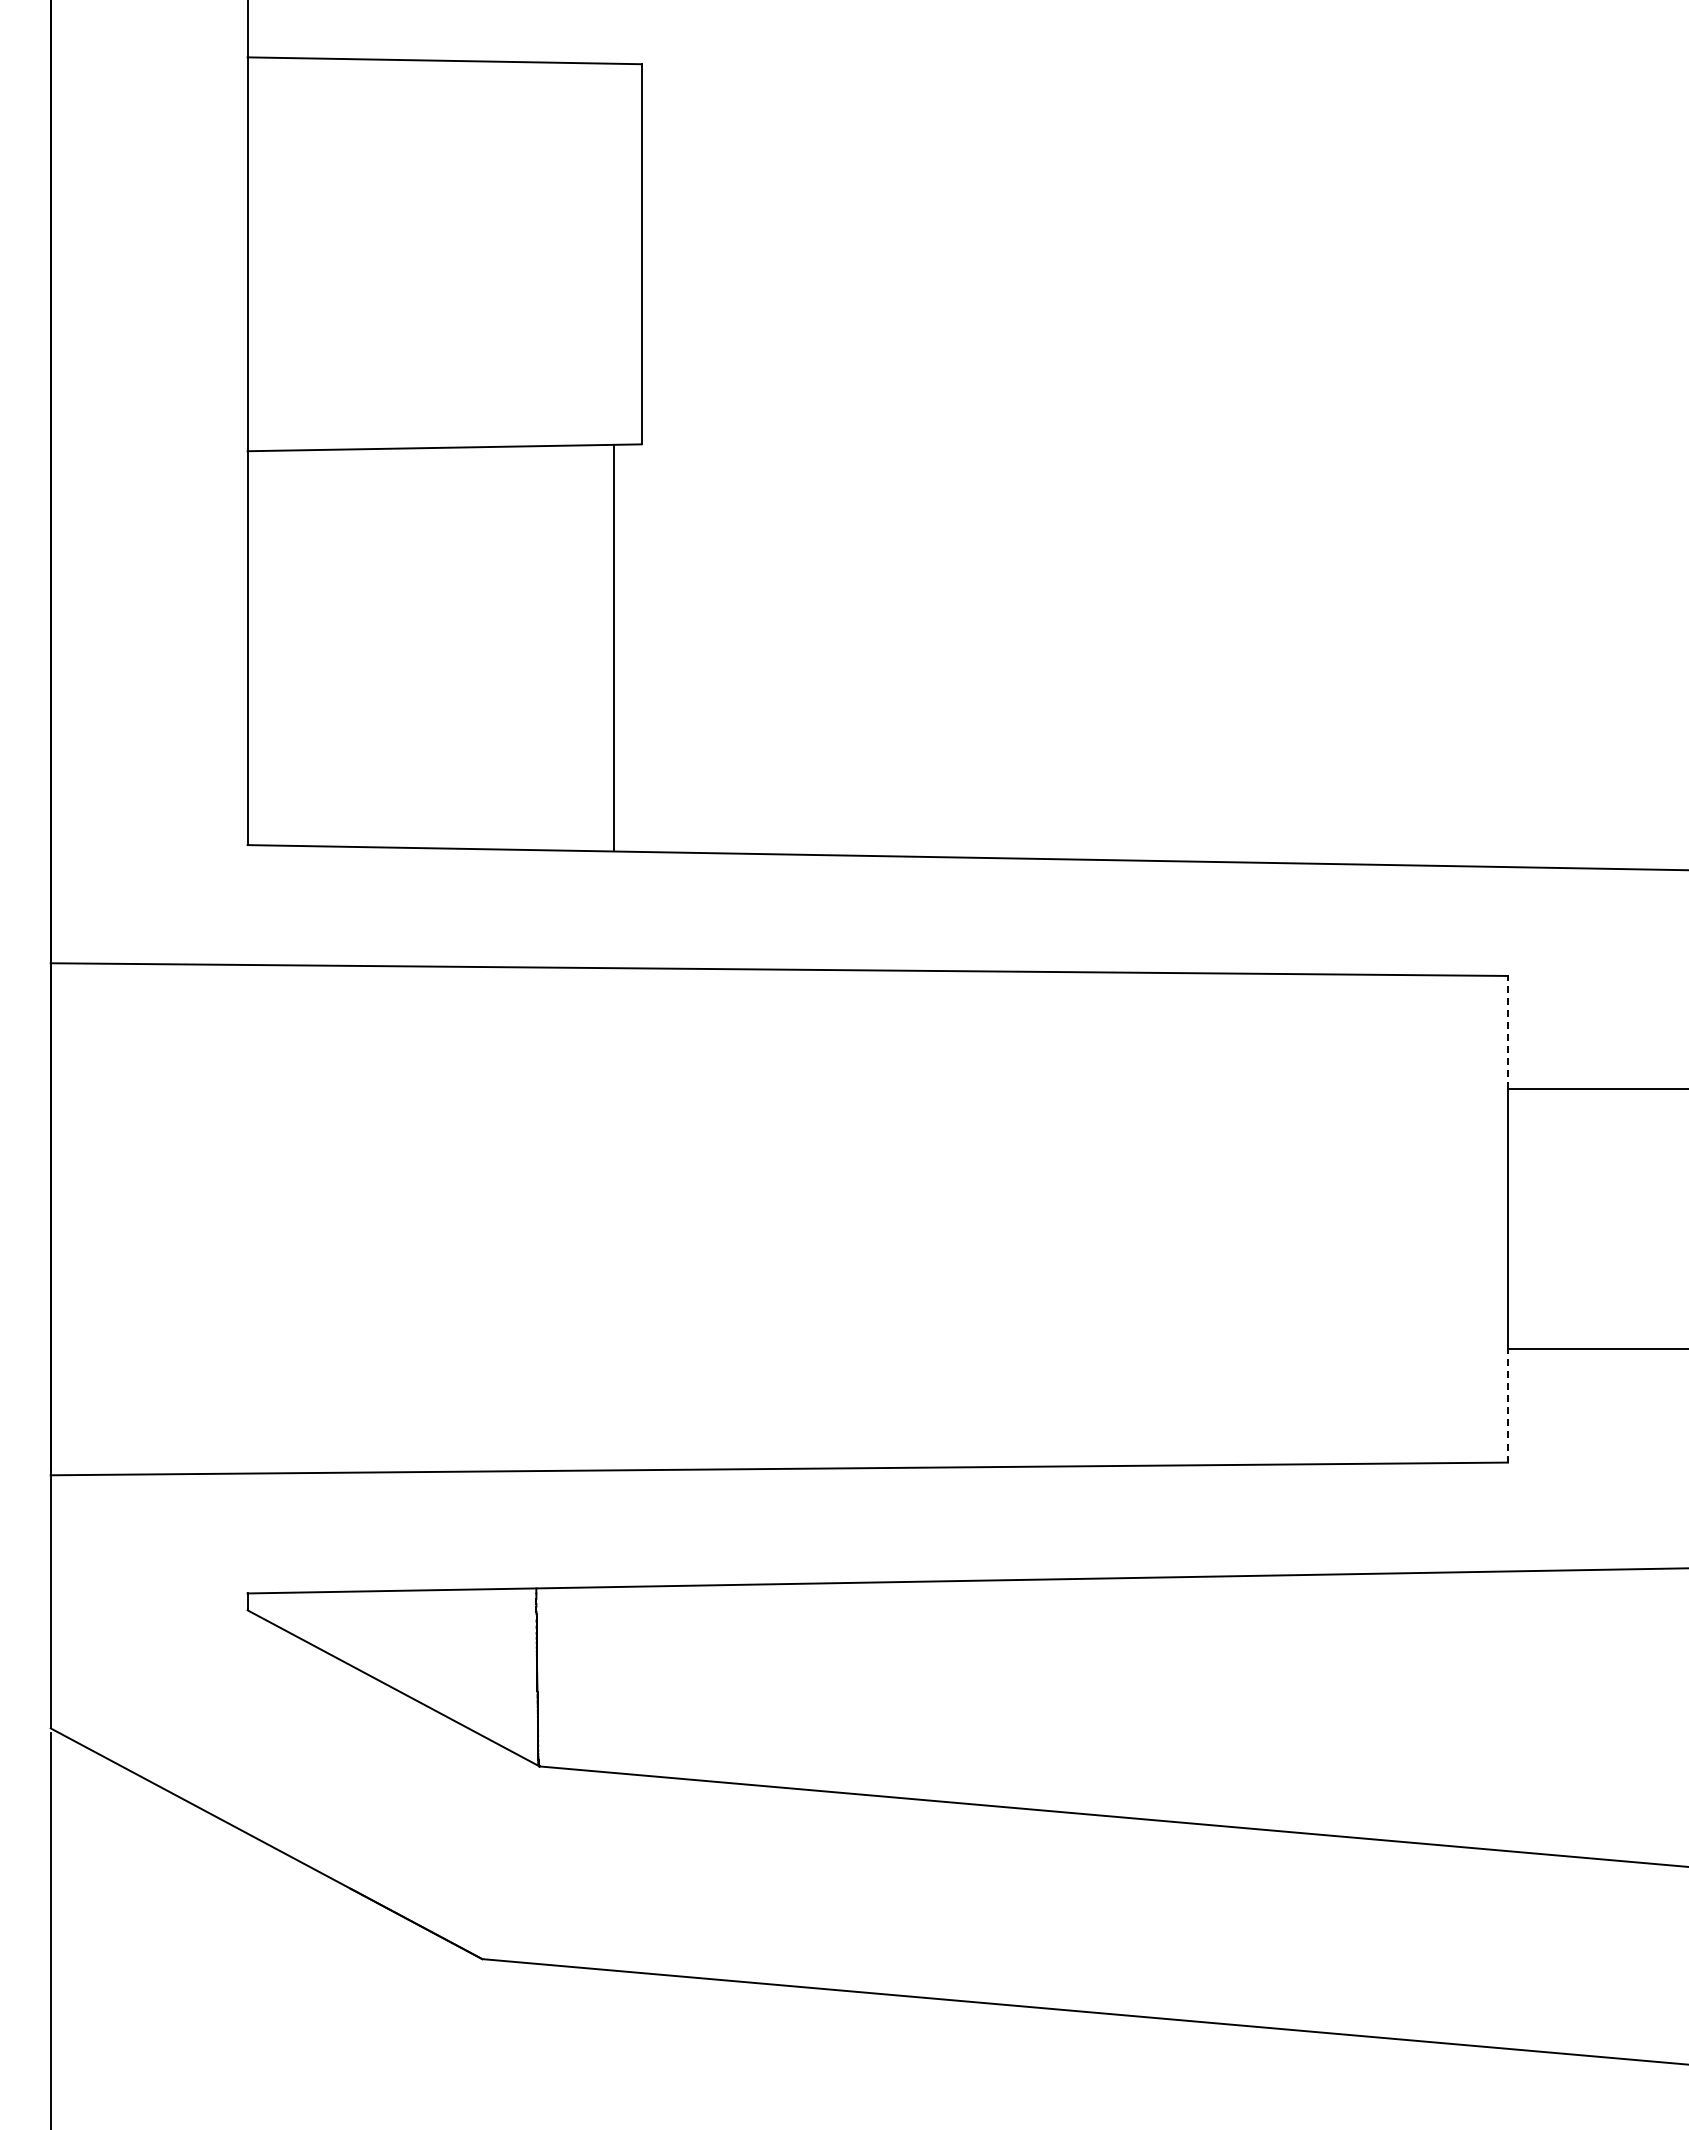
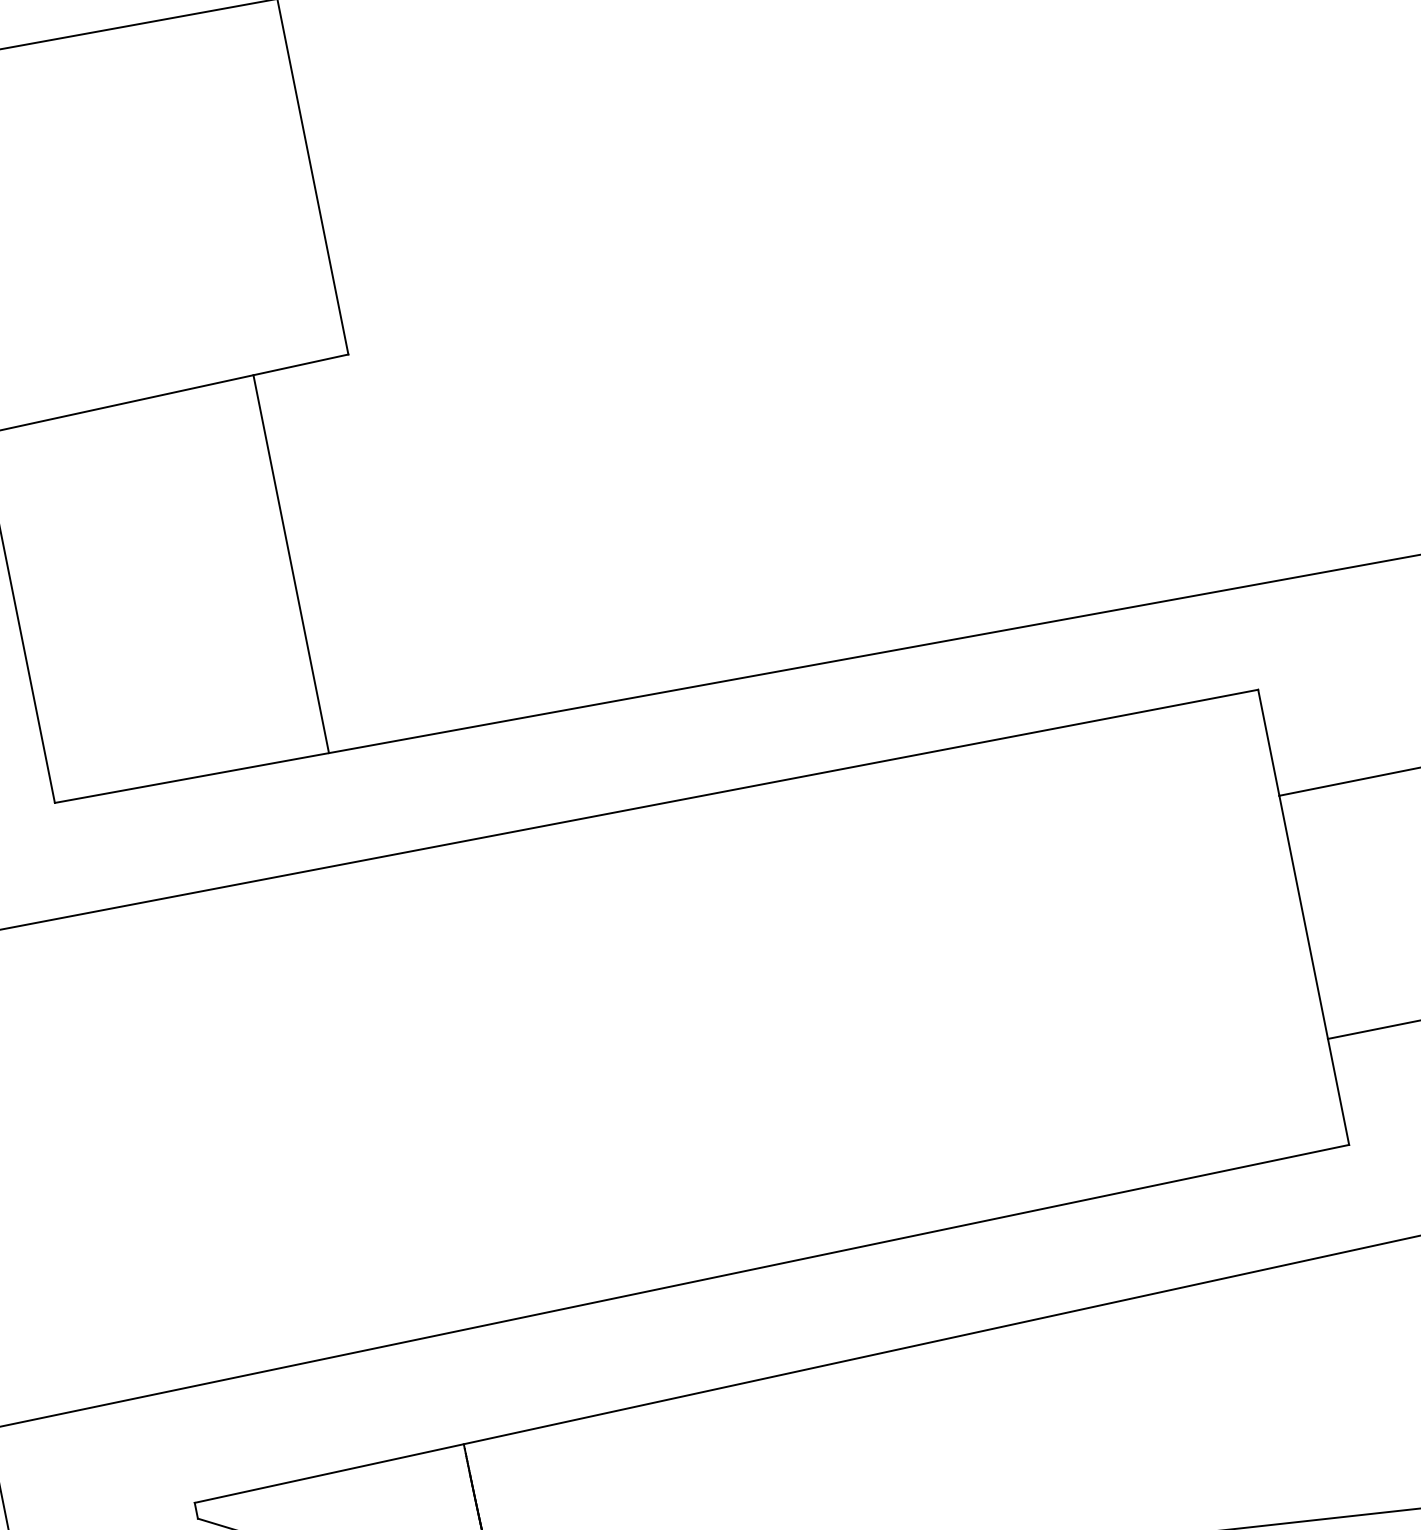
line: (613, 648) -> (291, 564), moved
line: (1508, 1032) -> (1269, 742), dashed -> solid
line: (1508, 1405) -> (1338, 1091), dashed -> solid

